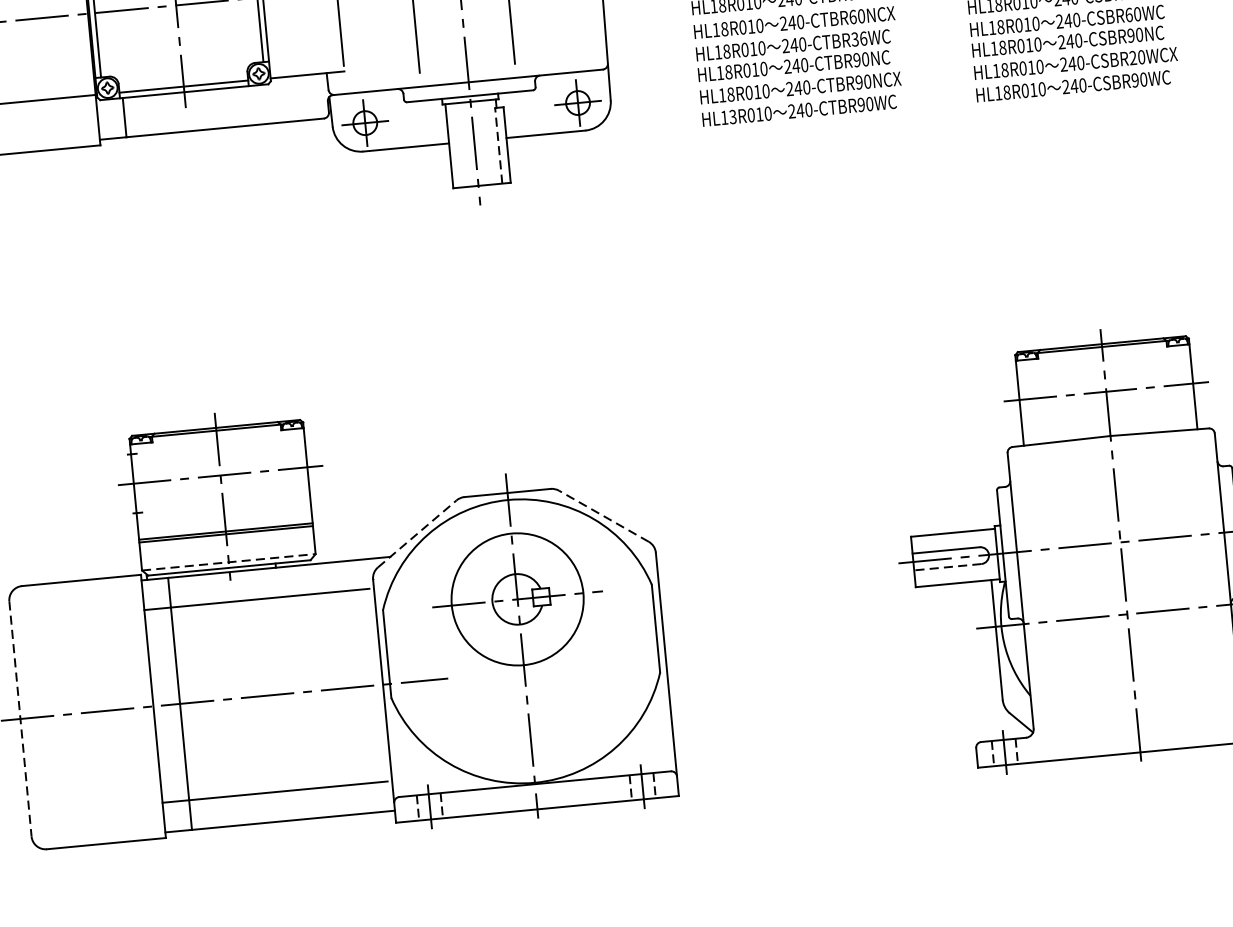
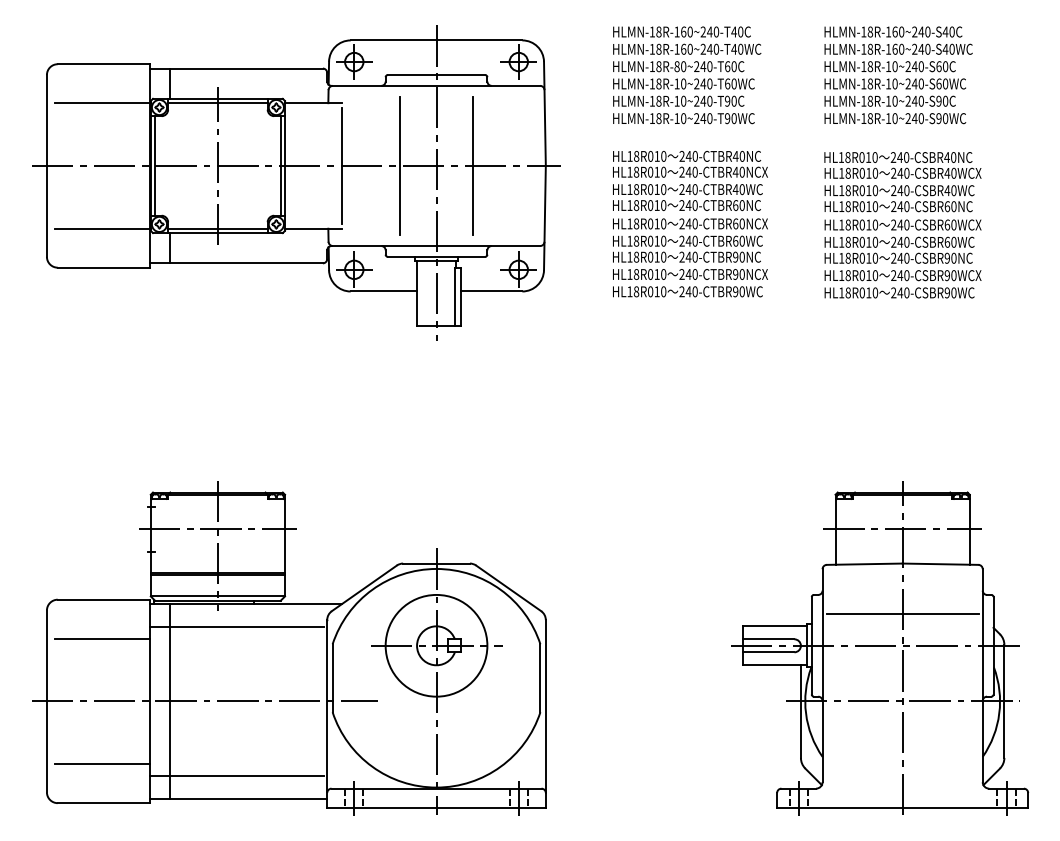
text: (858, 38) -> (738, 240), 240-CTBR36WC -> 240-CTBR60WC
text: (1133, 57) -> (947, 275), 240-CSBR20WCX -> 240-CSBR90WCX
text: (732, 116) -> (636, 291), HL13R010 -> HL18R010
line: (498, 145) -> (454, 296), dashed -> solid
line: (1116, 501) -> (902, 614), added
line: (603, 516) -> (508, 588), dashed -> solid
line: (417, 534) -> (364, 588), dashed -> solid
line: (229, 562) -> (218, 596), dashed -> solid
line: (947, 567) -> (768, 652), dashed -> solid
line: (83, 630) -> (101, 638), added
line: (19, 719) -> (46, 701), dashed -> solid
line: (98, 793) -> (101, 764), added

